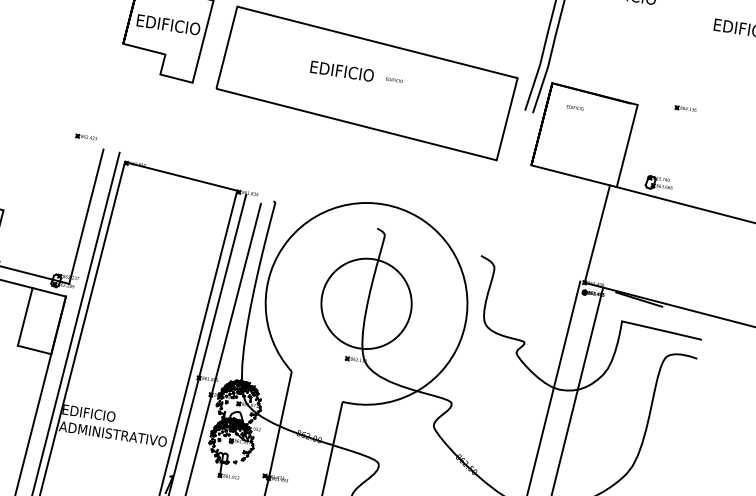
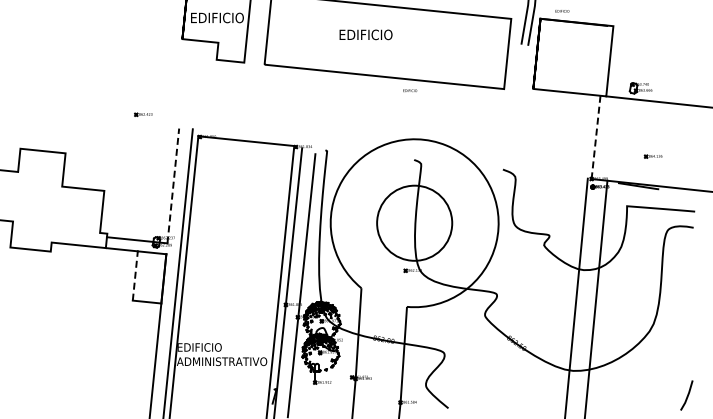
text: (394, 80) -> (410, 90), moved
text: (575, 108) -> (562, 11), moved
part: (684, 108) -> (652, 156), moved
part: (86, 137) -> (143, 114), moved
line: (86, 216) -> (173, 185), solid -> dashed
line: (597, 234) -> (596, 137), solid -> dashed
line: (25, 316) -> (135, 275), solid -> dashed

